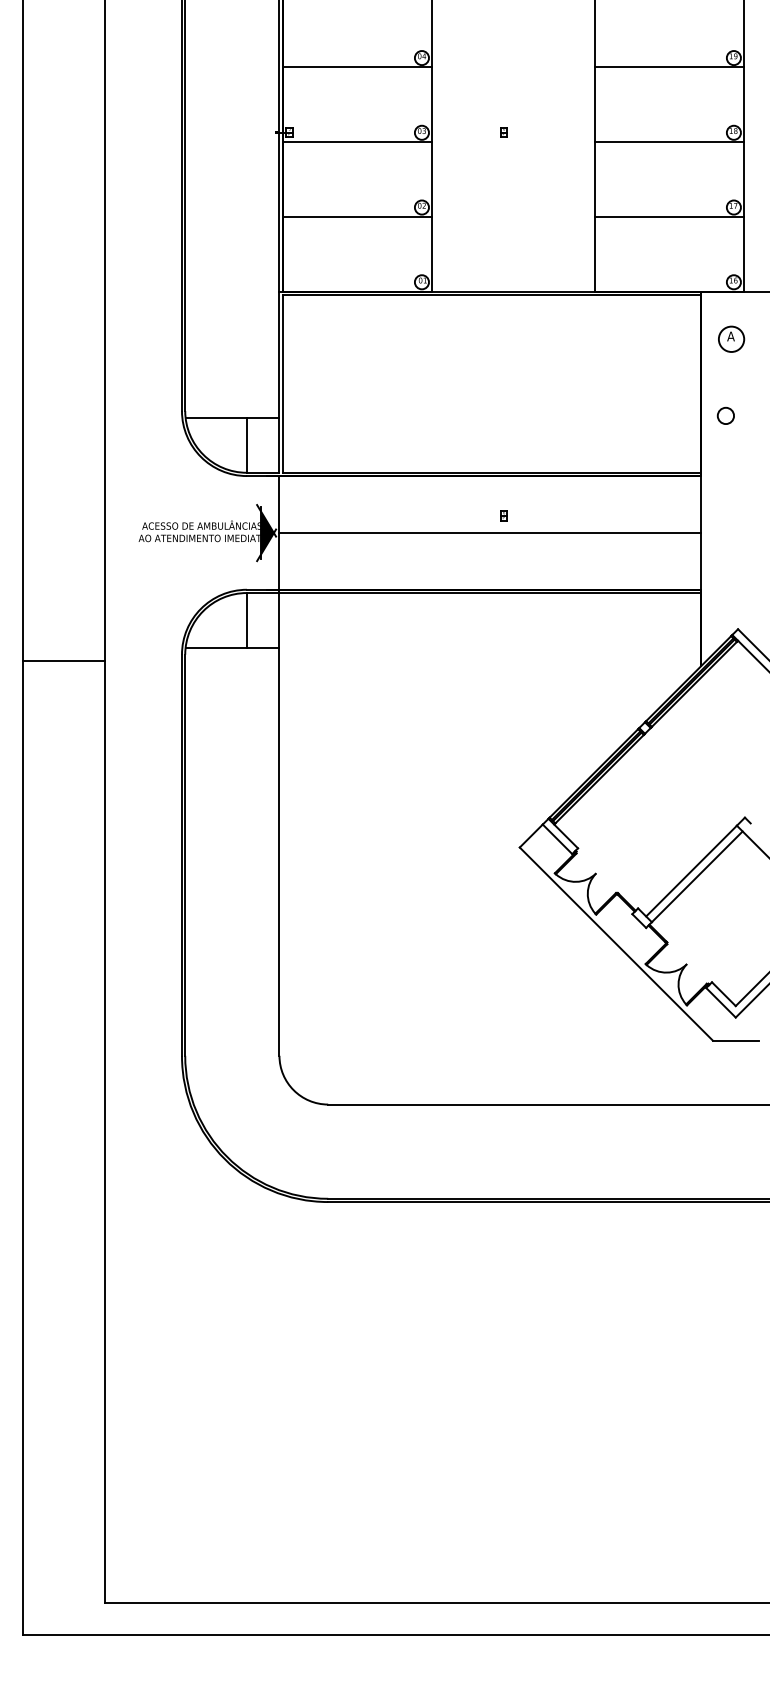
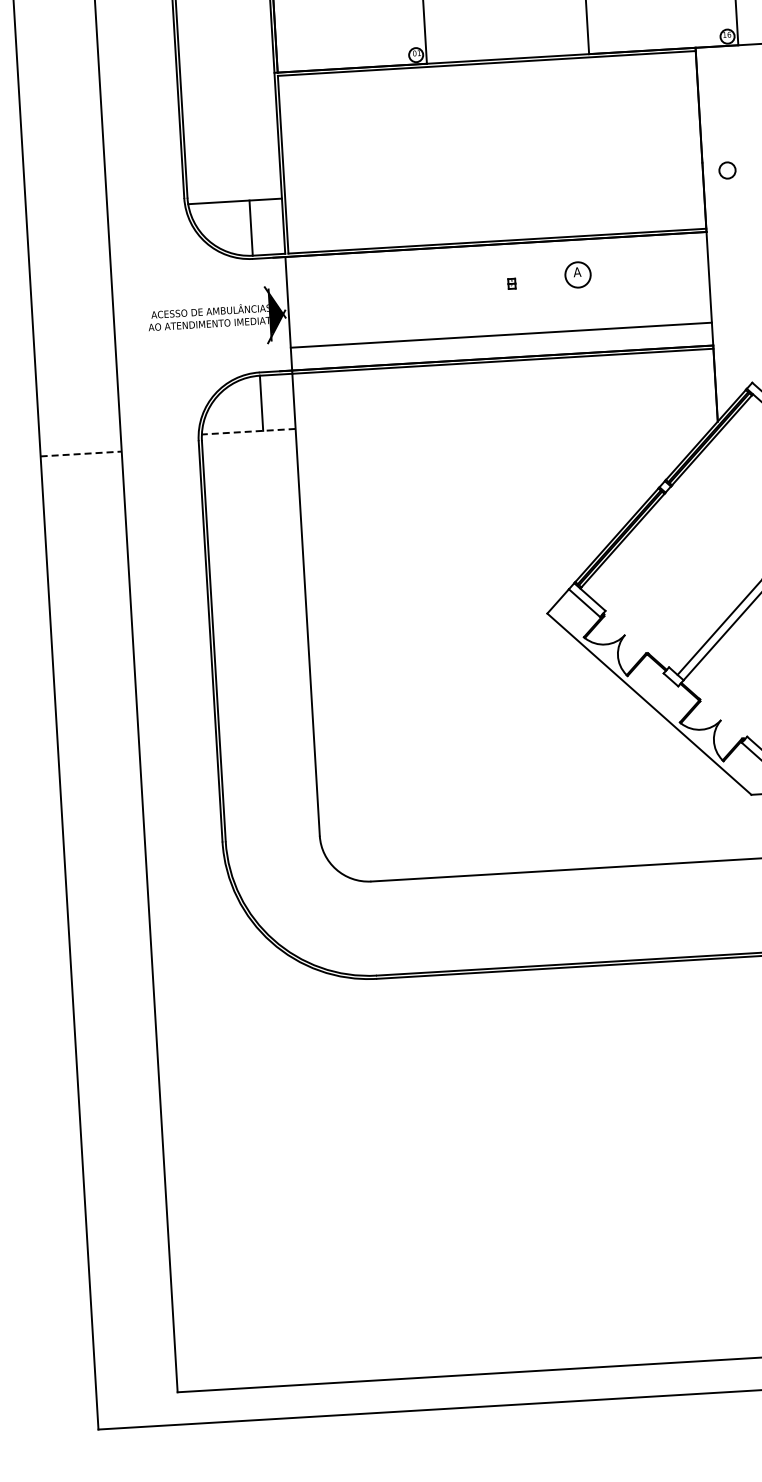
part: (731, 338) -> (577, 274), moved
line: (490, 532) -> (501, 334), moved
line: (232, 648) -> (248, 431), solid -> dashed
line: (63, 660) -> (80, 453), solid -> dashed

